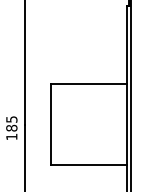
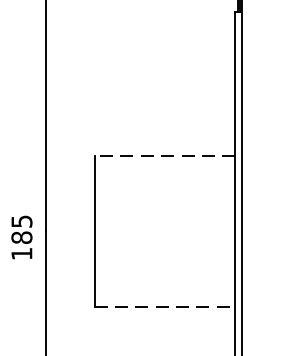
line: (89, 83) -> (165, 154), solid -> dashed
line: (89, 165) -> (165, 306), solid -> dashed

